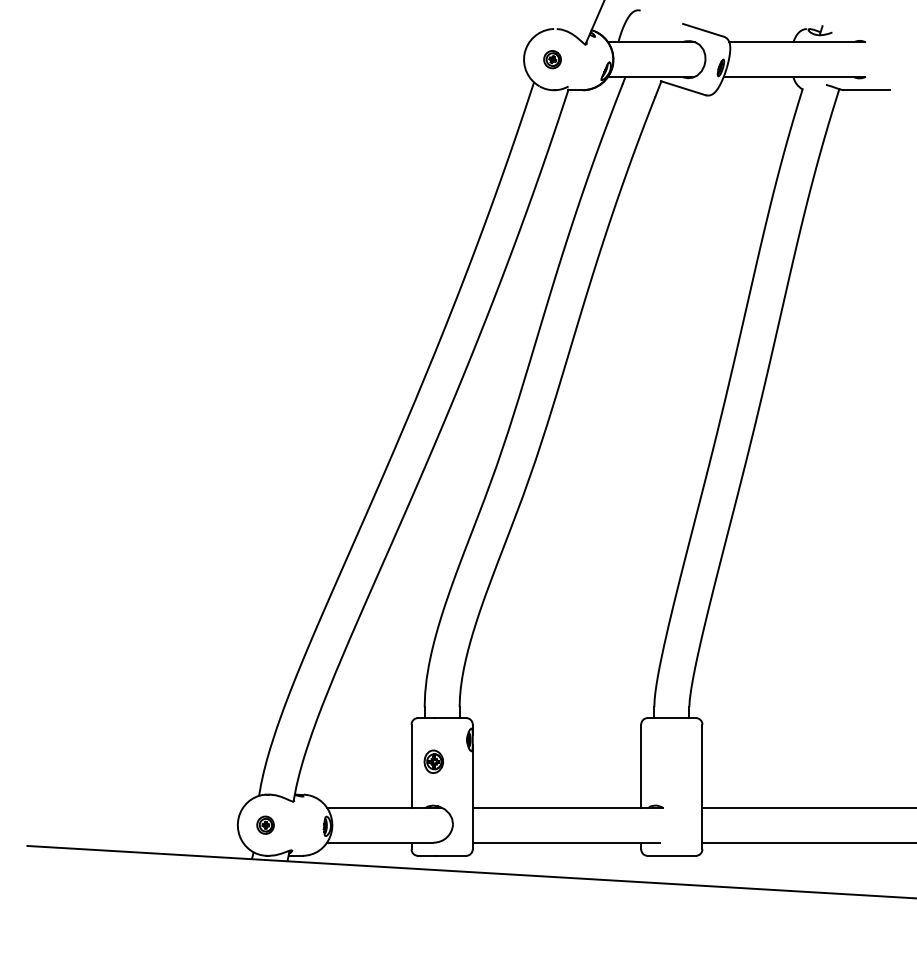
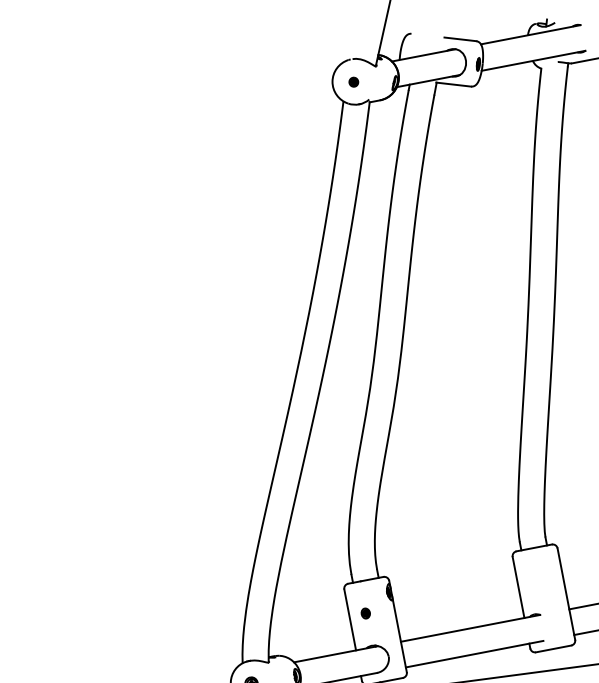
part: (552, 59) -> (353, 82), size x0.7
part: (433, 761) -> (365, 613), size x0.6

